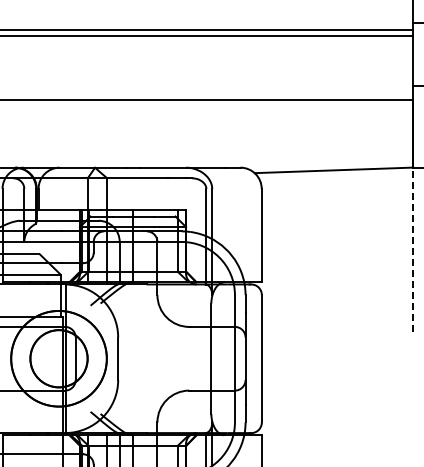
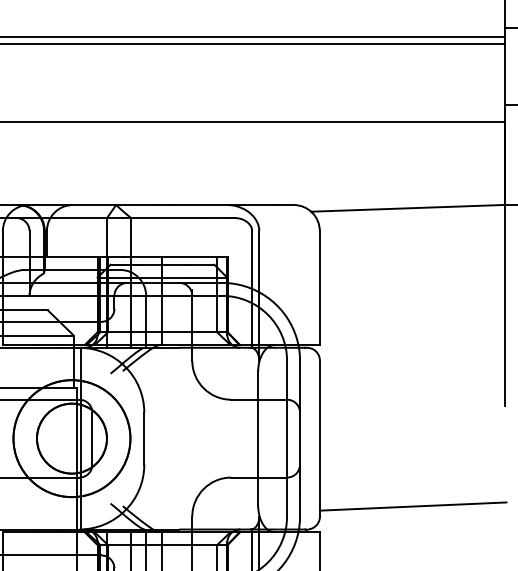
line: (413, 249) -> (505, 305), dashed -> solid
line: (337, 413) -> (412, 505), added

